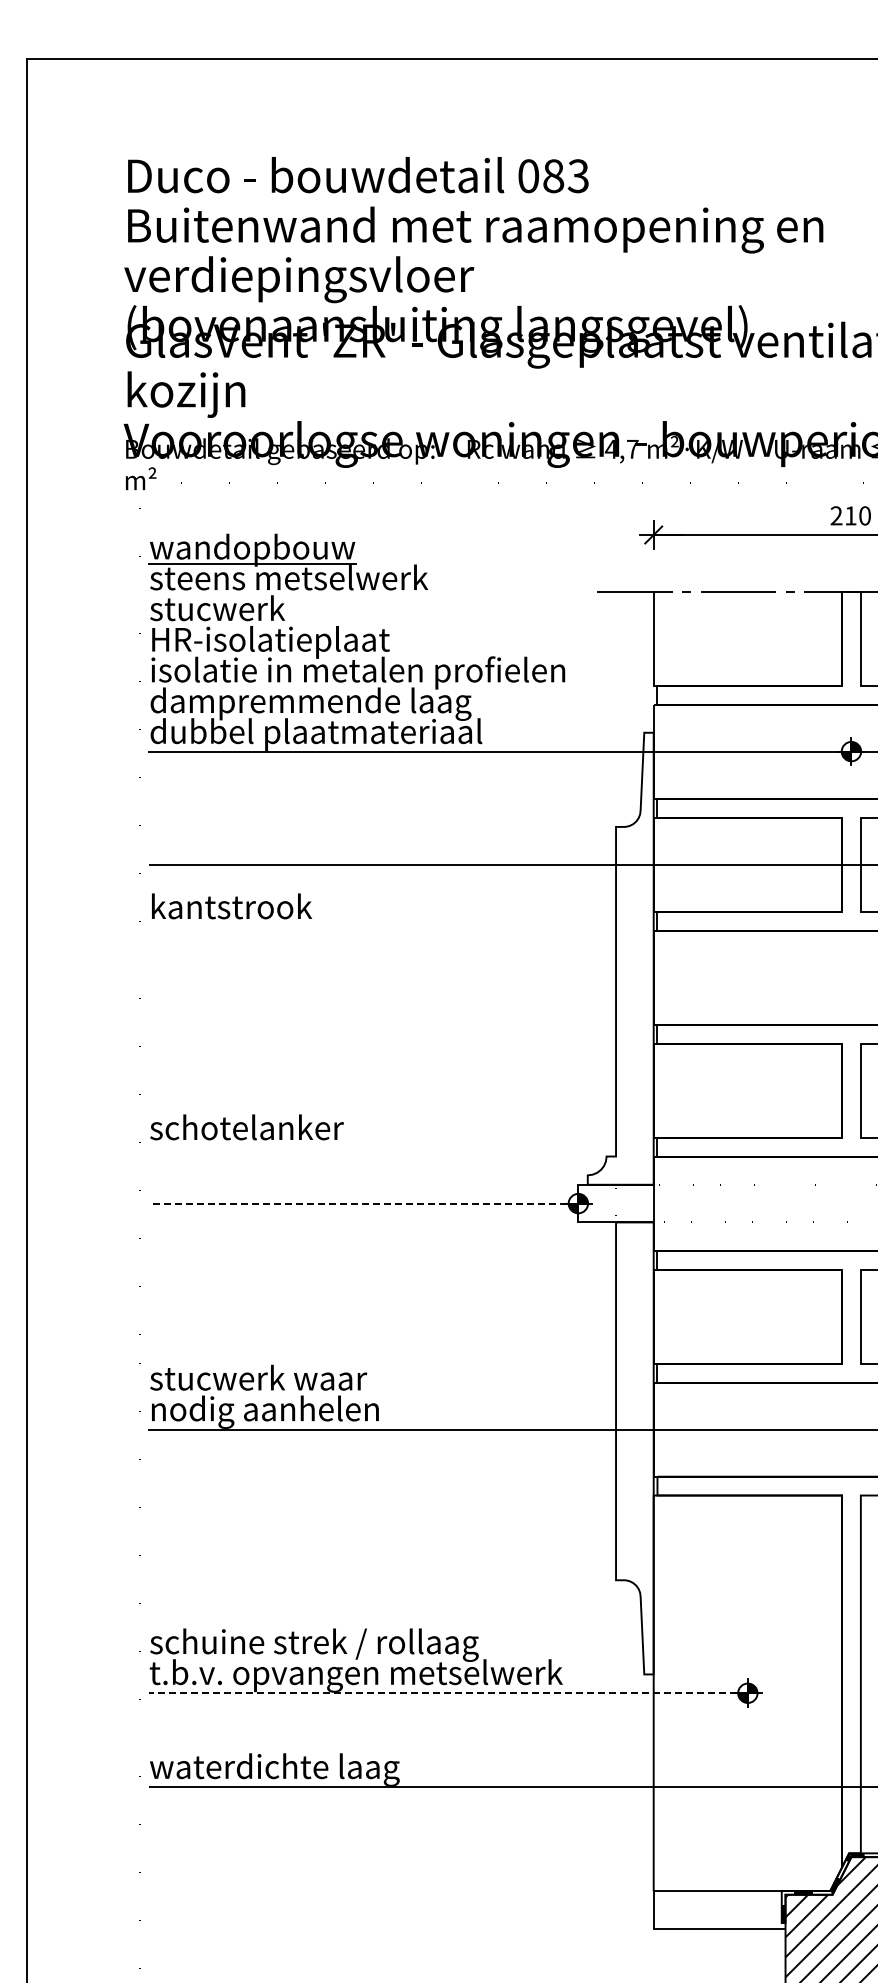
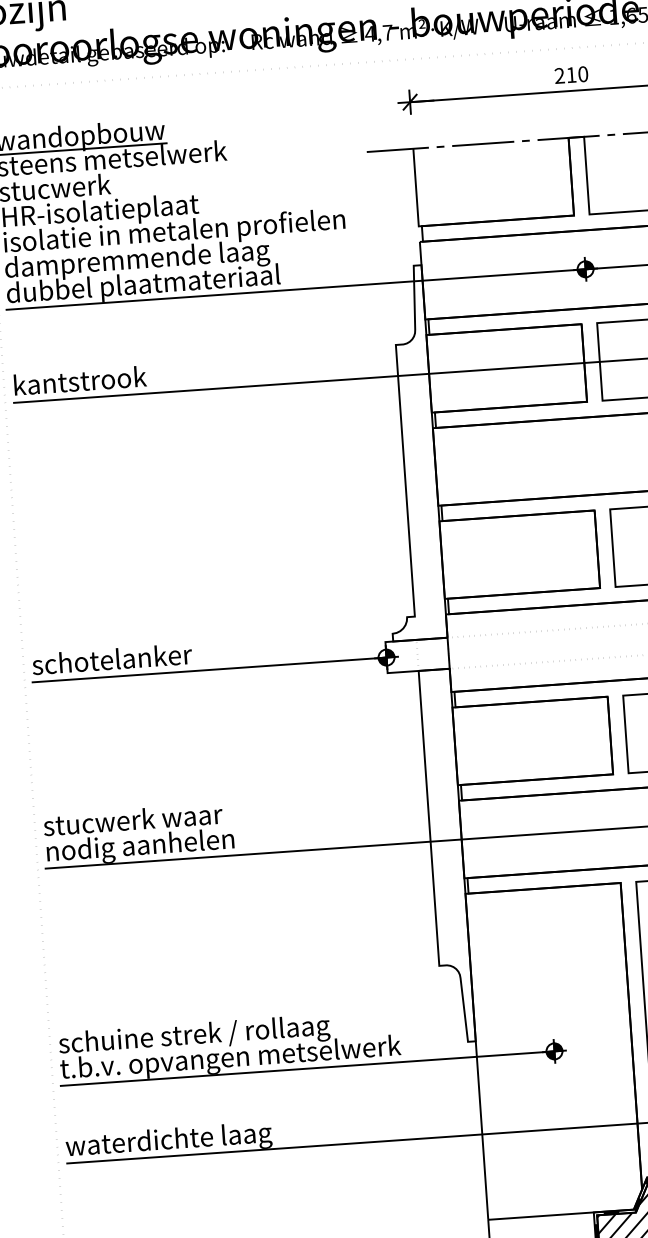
text: (232, 906) -> (80, 380), moved
text: (246, 1127) -> (111, 659), moved
line: (363, 1203) -> (209, 669), dashed -> solid
line: (447, 1693) -> (306, 1068), dashed -> solid

